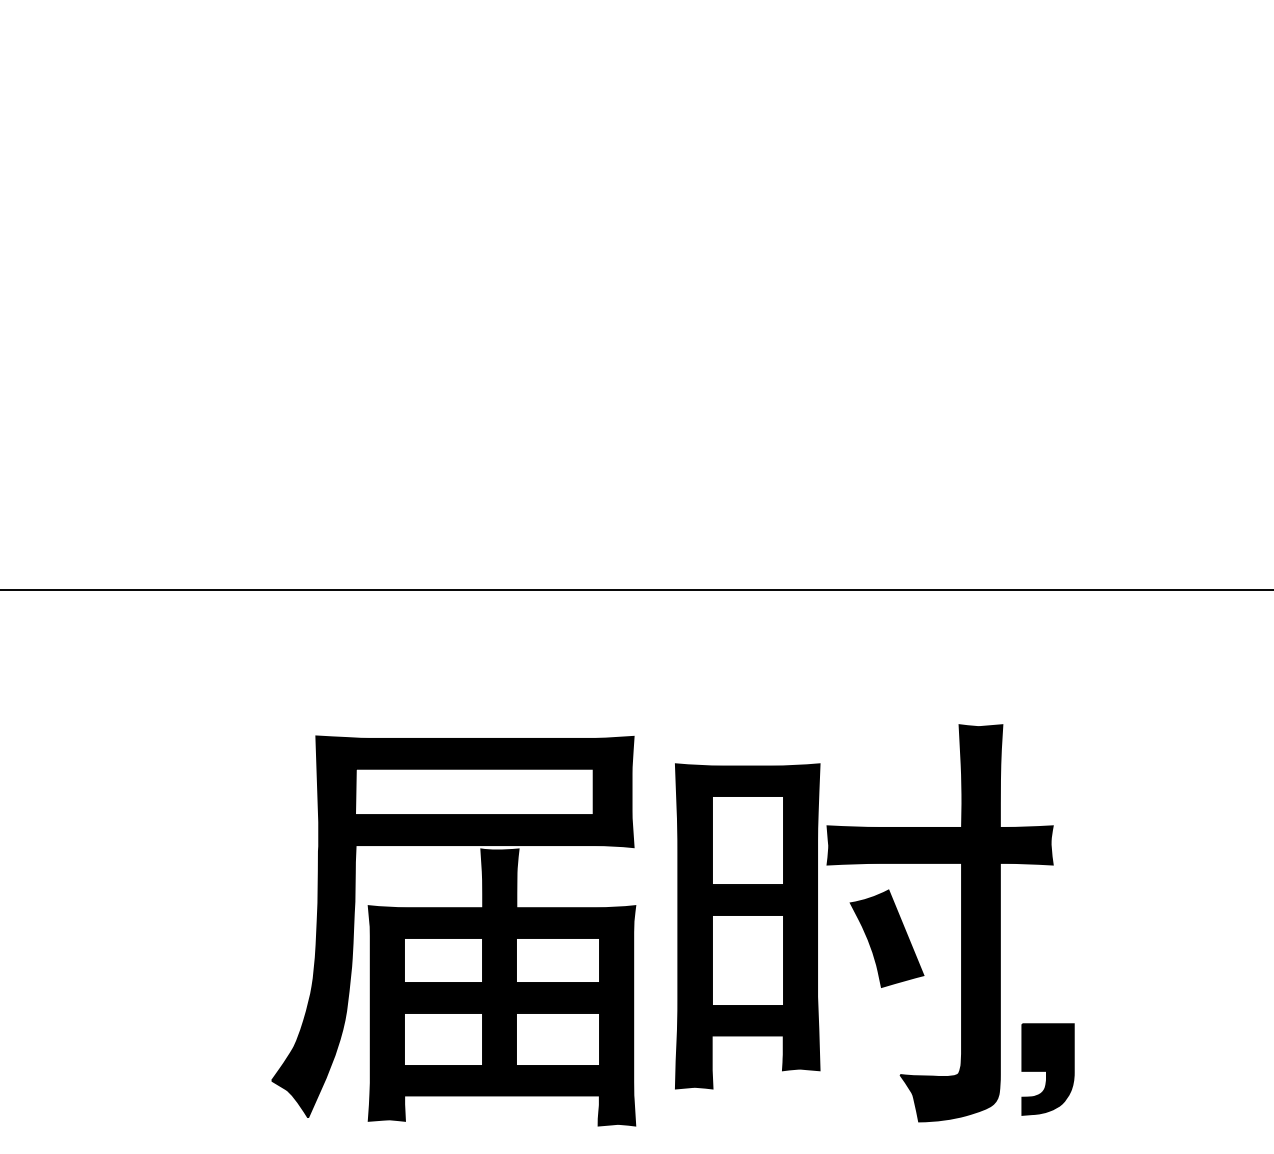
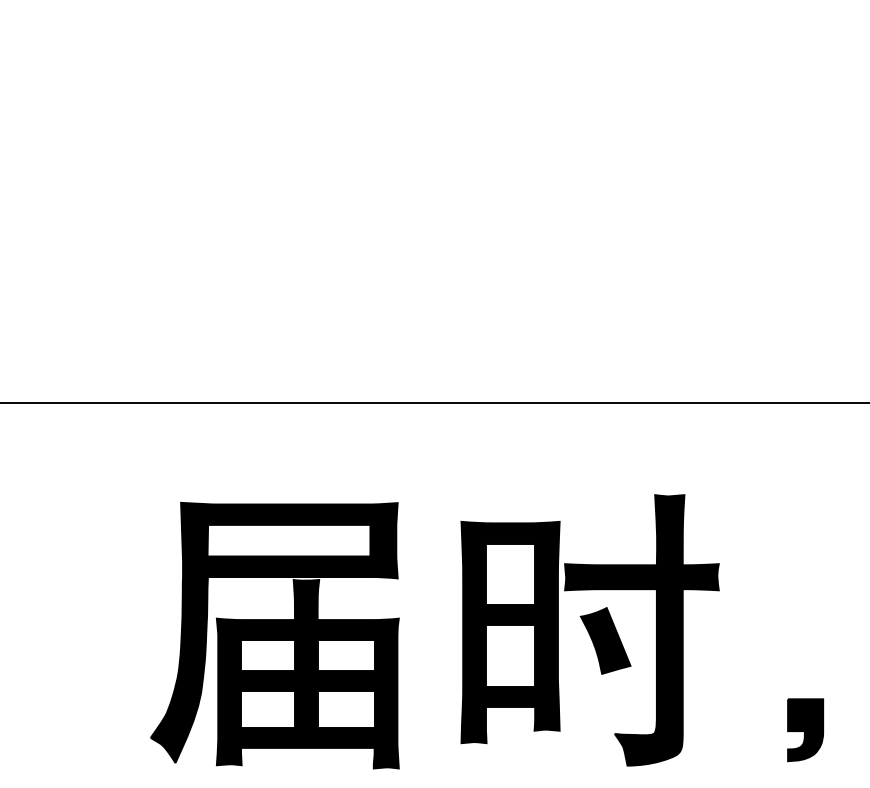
part: (453, 930) -> (274, 635), moved
part: (1047, 1069) -> (805, 730), moved

